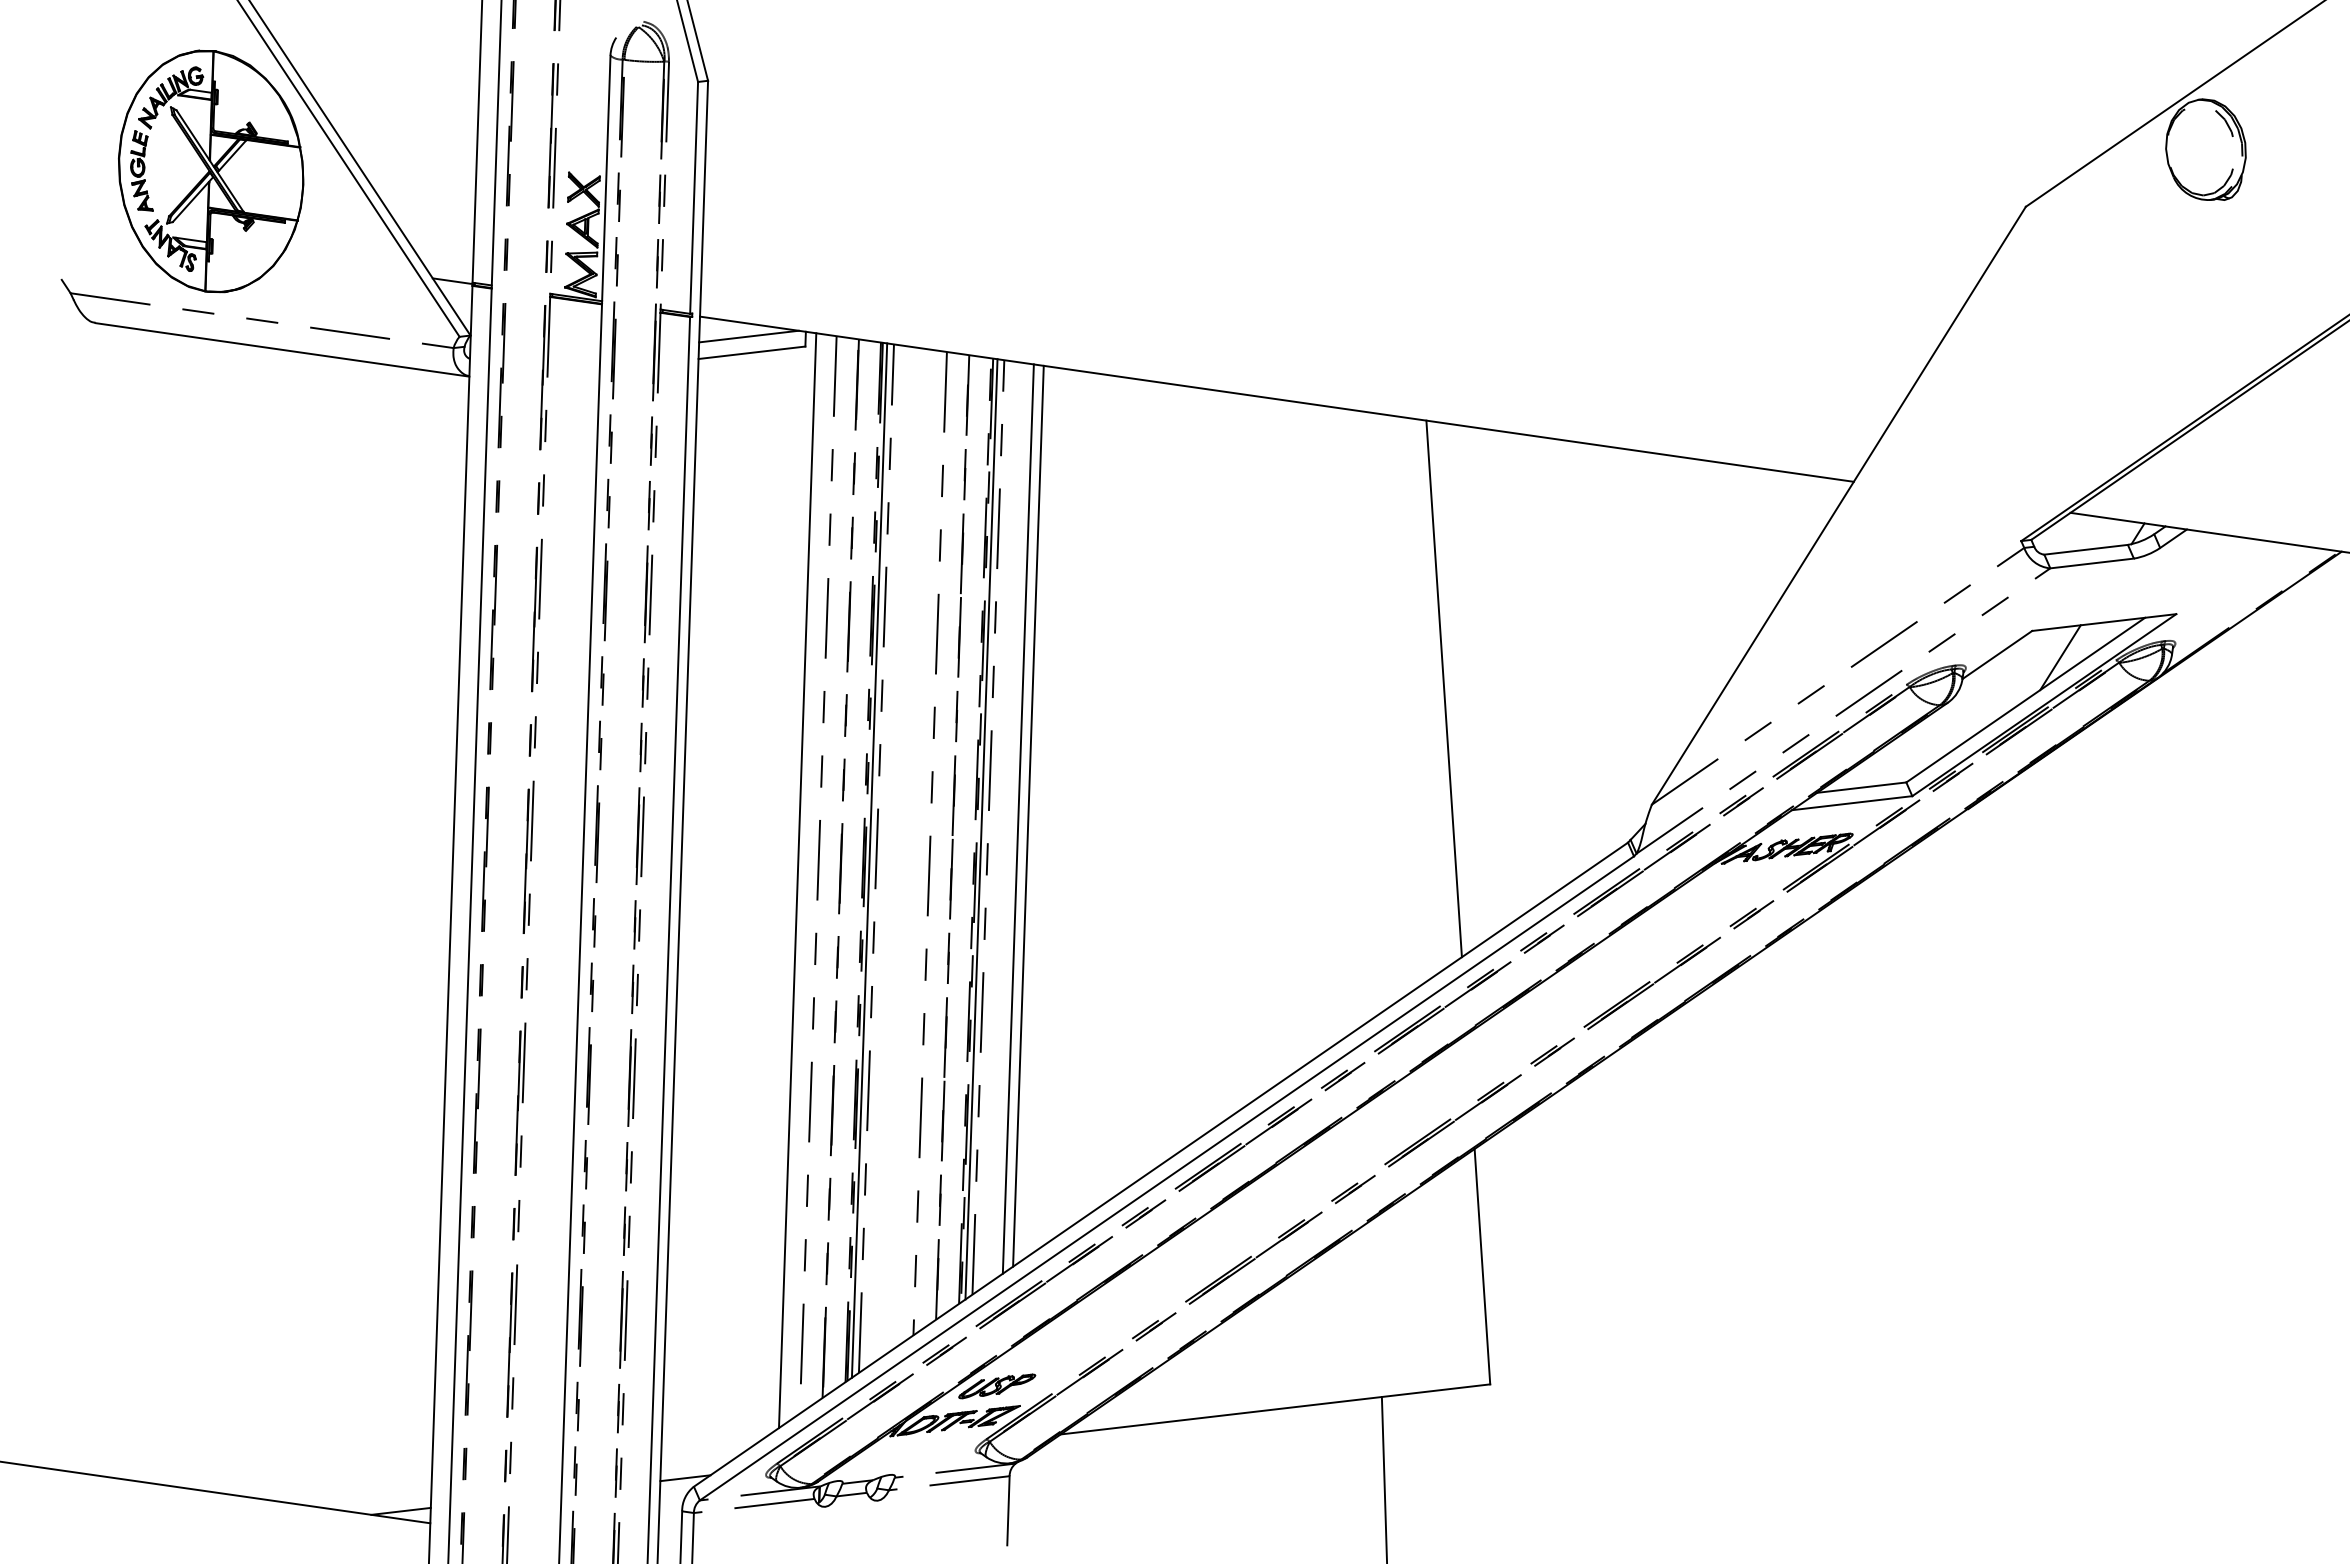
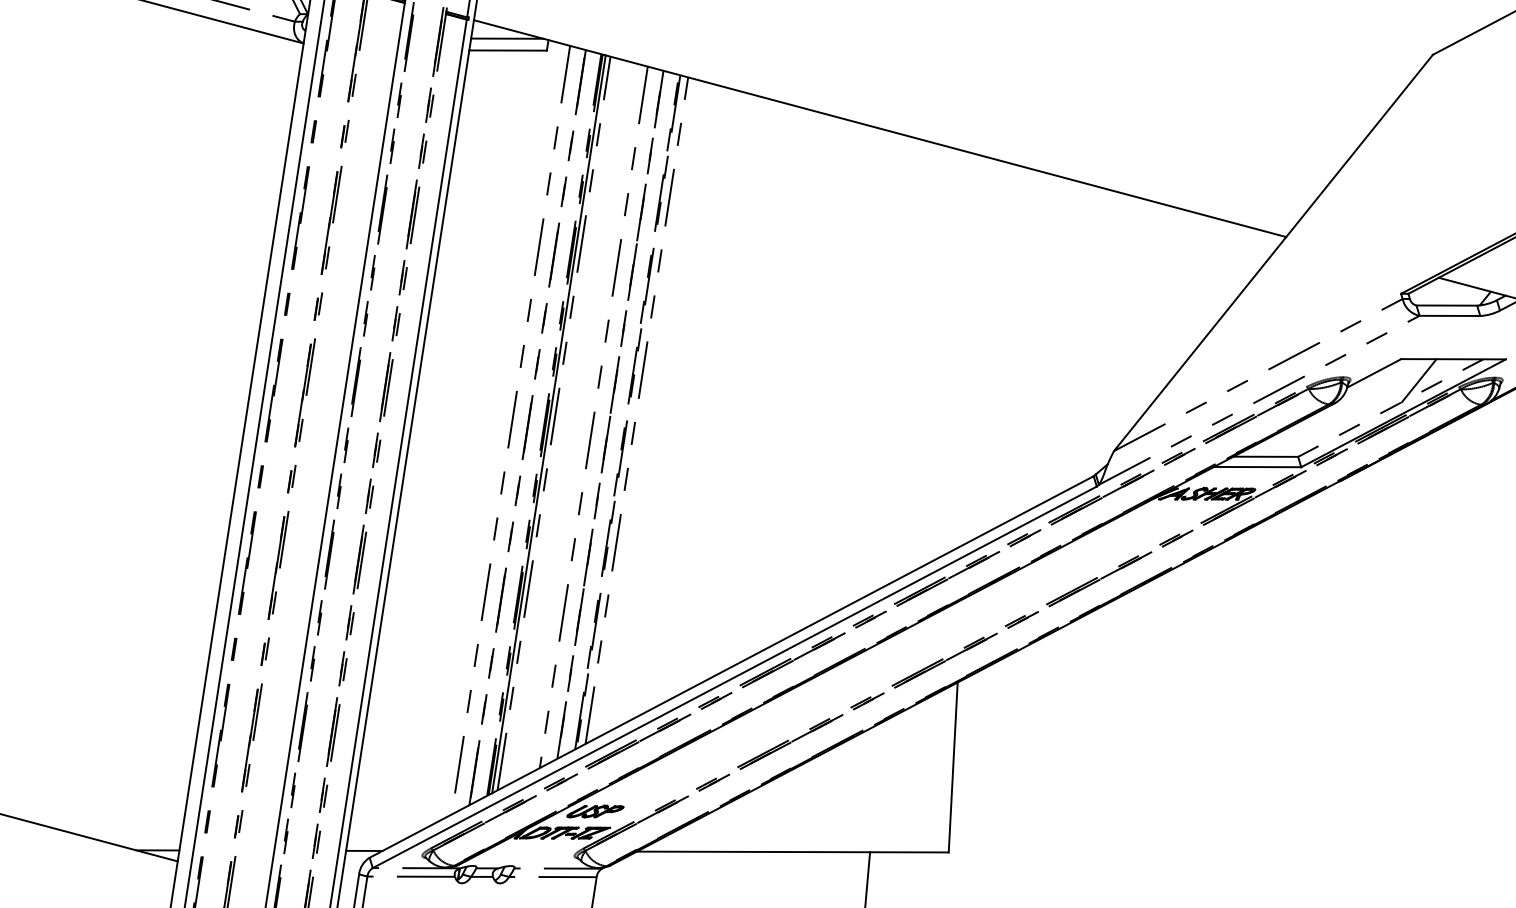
line: (1443, 688) -> (974, 350), removed
line: (2025, 700) -> (1390, 408), solid -> dashed
line: (1028, 815) -> (666, 405), removed
line: (1017, 818) -> (658, 406), removed
line: (981, 829) -> (631, 411), removed
line: (797, 880) -> (495, 432), removed

